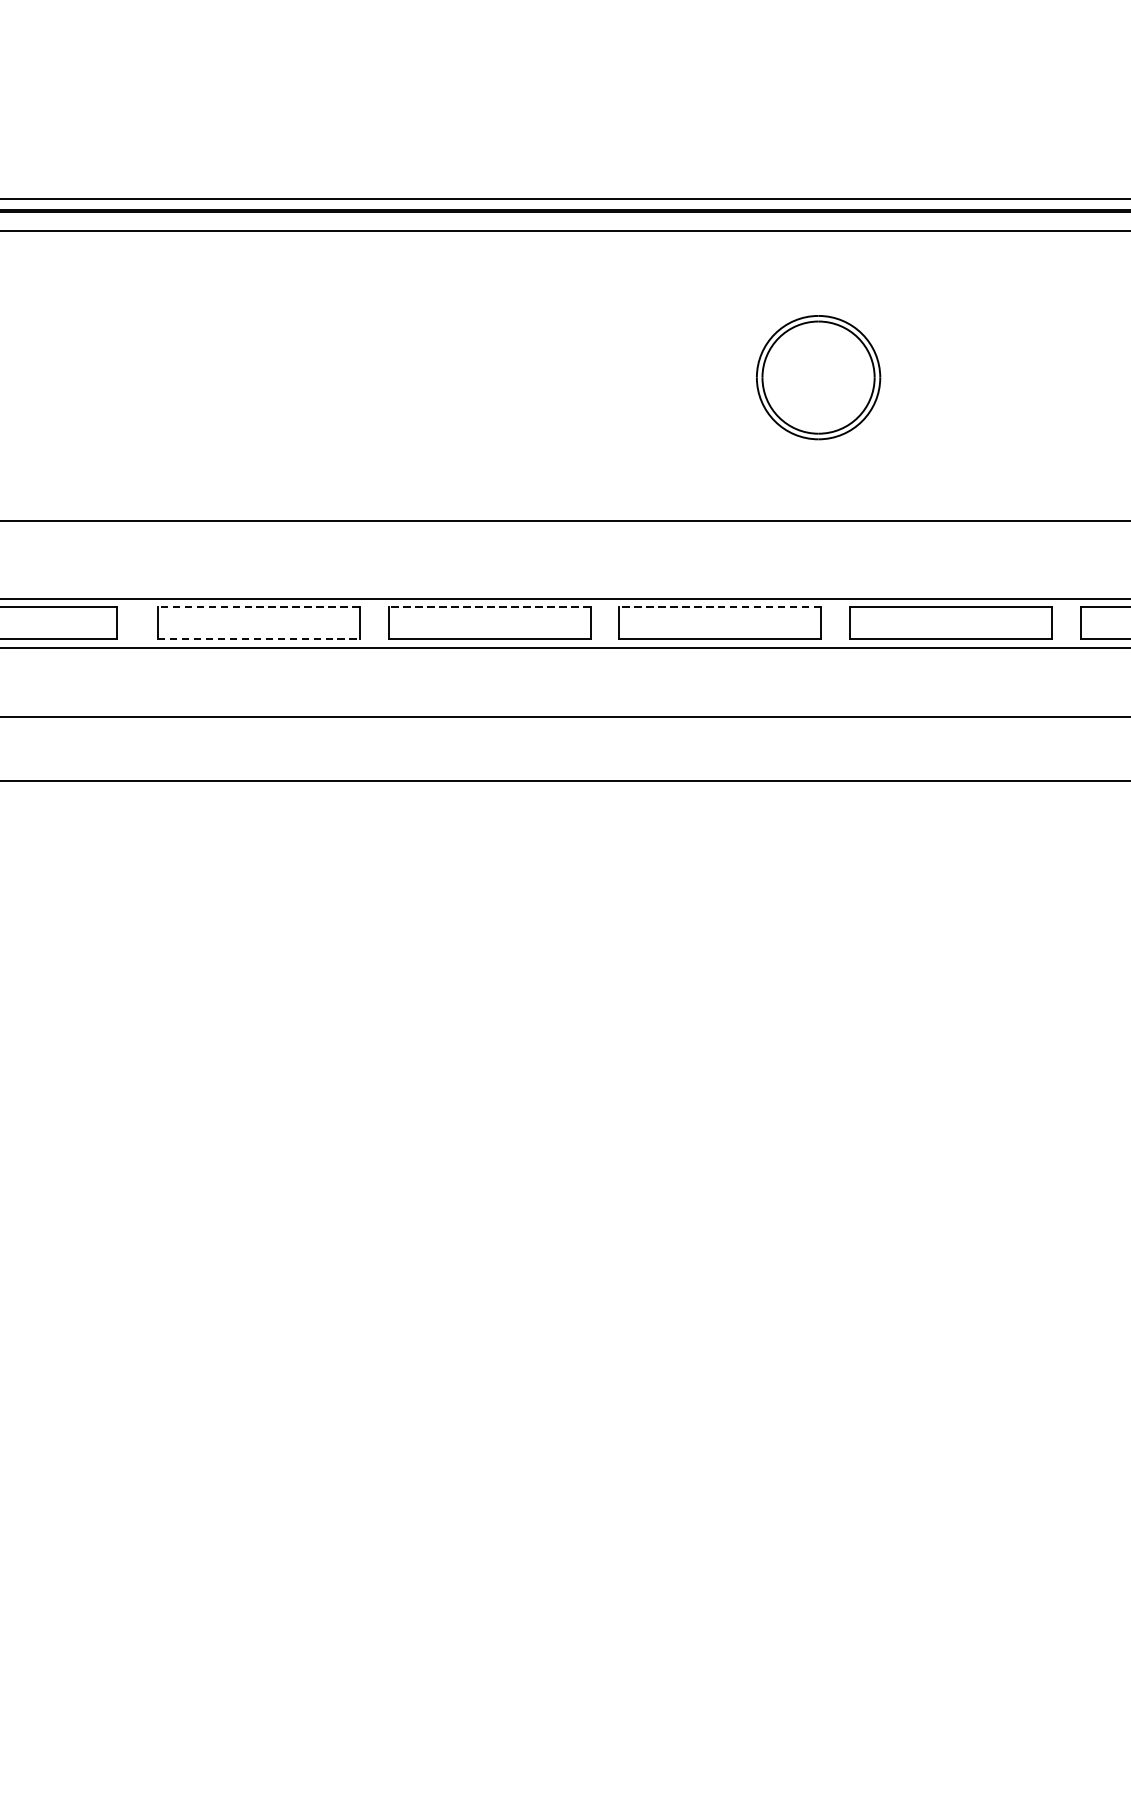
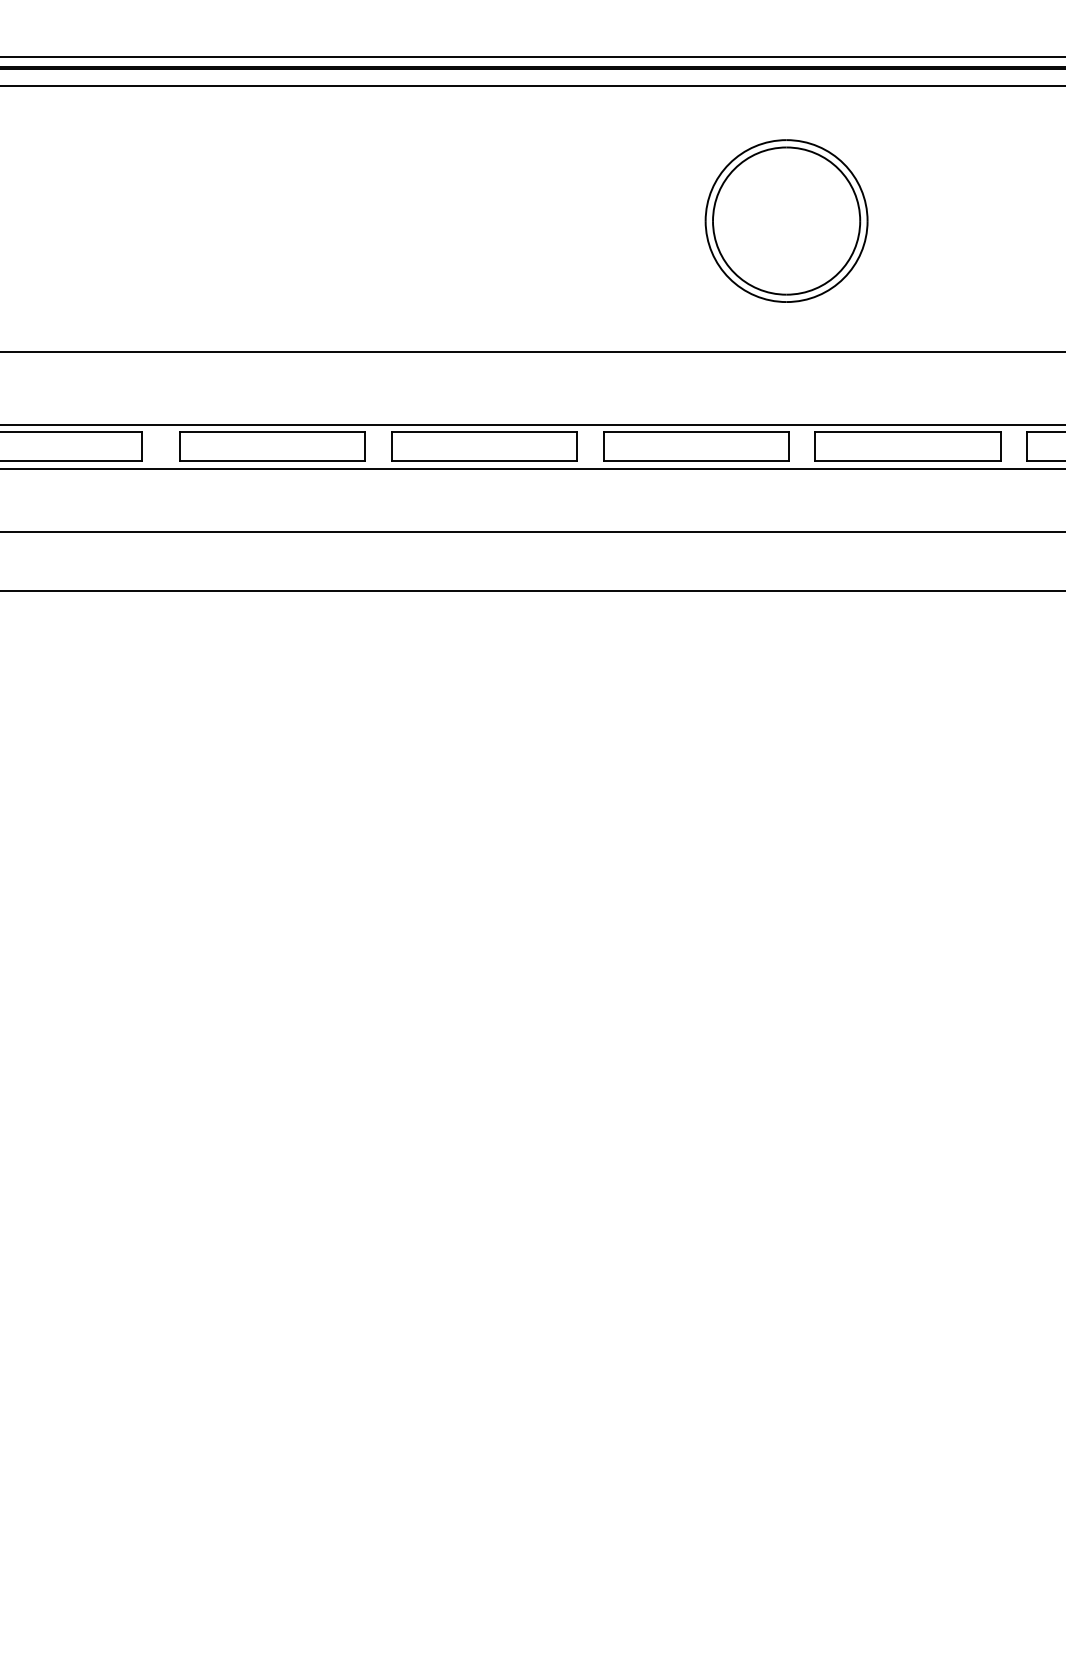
part: (818, 377) -> (786, 220), size x1.43
line: (258, 606) -> (272, 431), dashed -> solid
line: (489, 606) -> (484, 431), dashed -> solid
line: (720, 606) -> (696, 431), dashed -> solid
line: (258, 639) -> (272, 461), dashed -> solid

